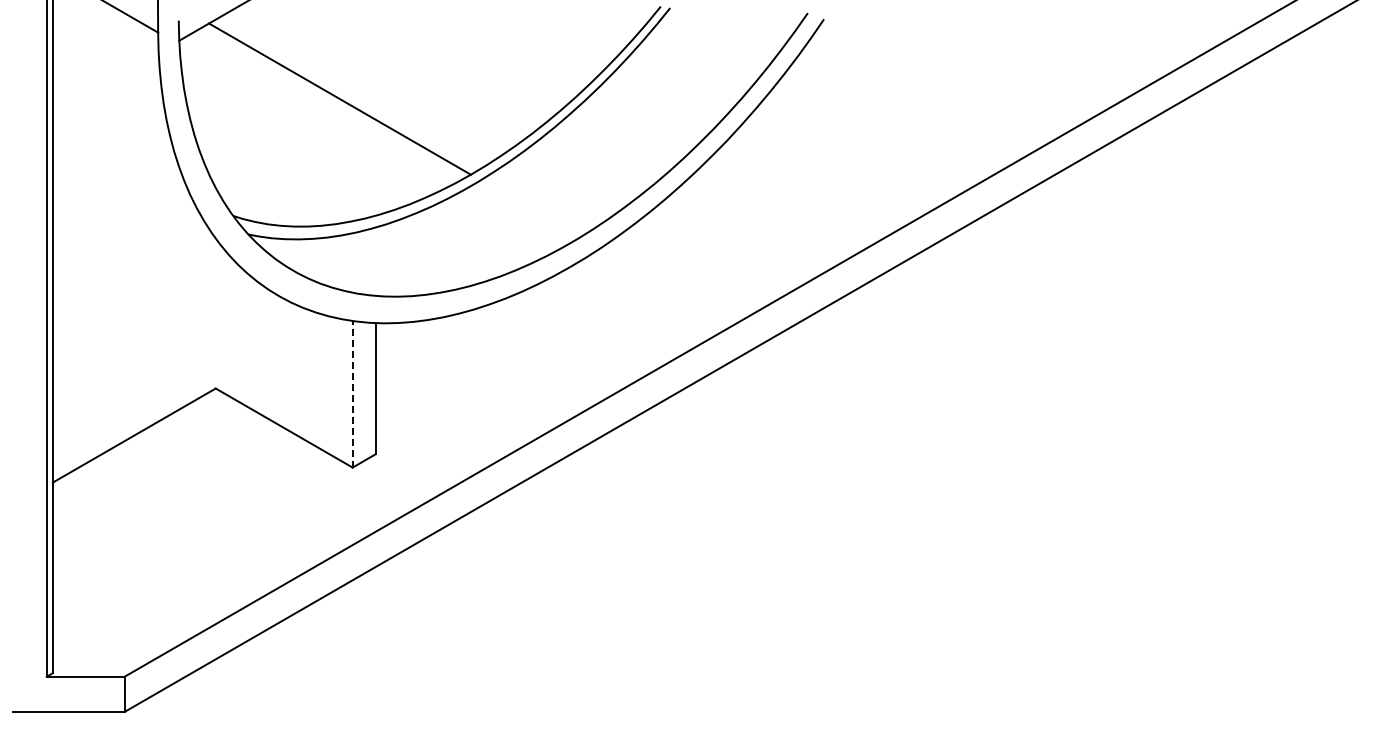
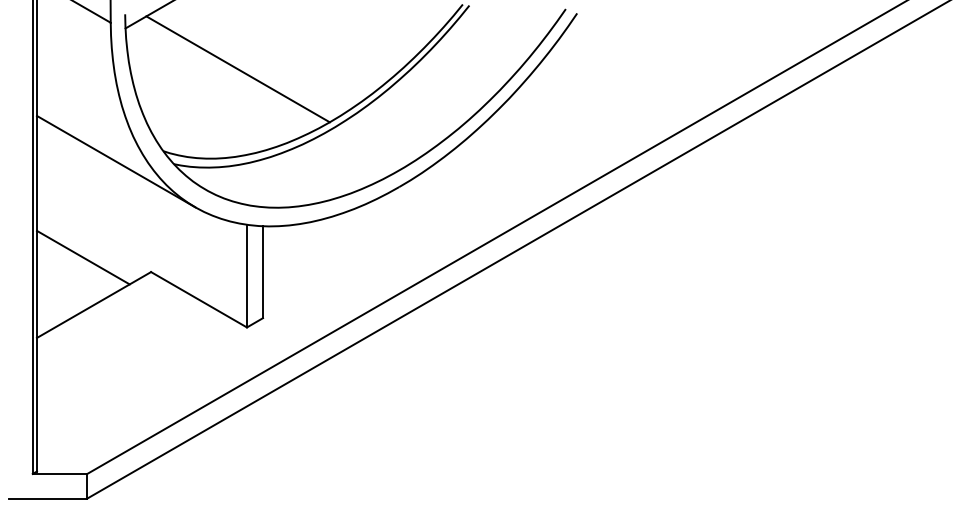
line: (165, 230) -> (115, 161), added
line: (118, 367) -> (82, 257), added
line: (352, 393) -> (246, 275), dashed -> solid

